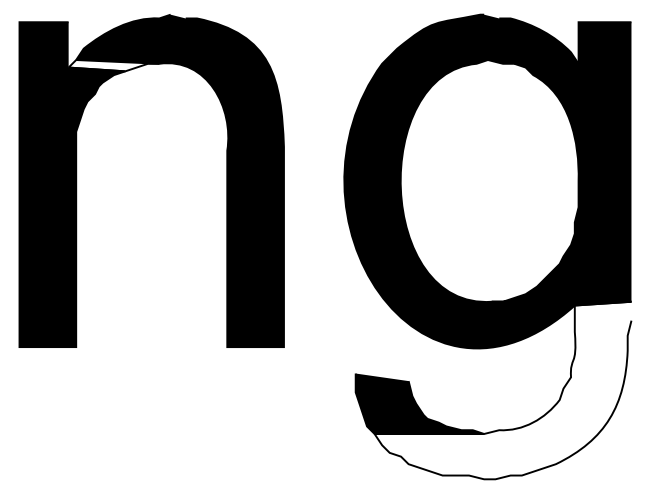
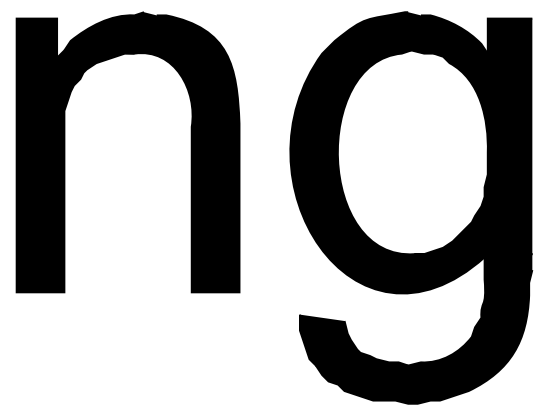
fill: (113, 65) -> (95, 55), added
fill: (502, 390) -> (423, 328), added

